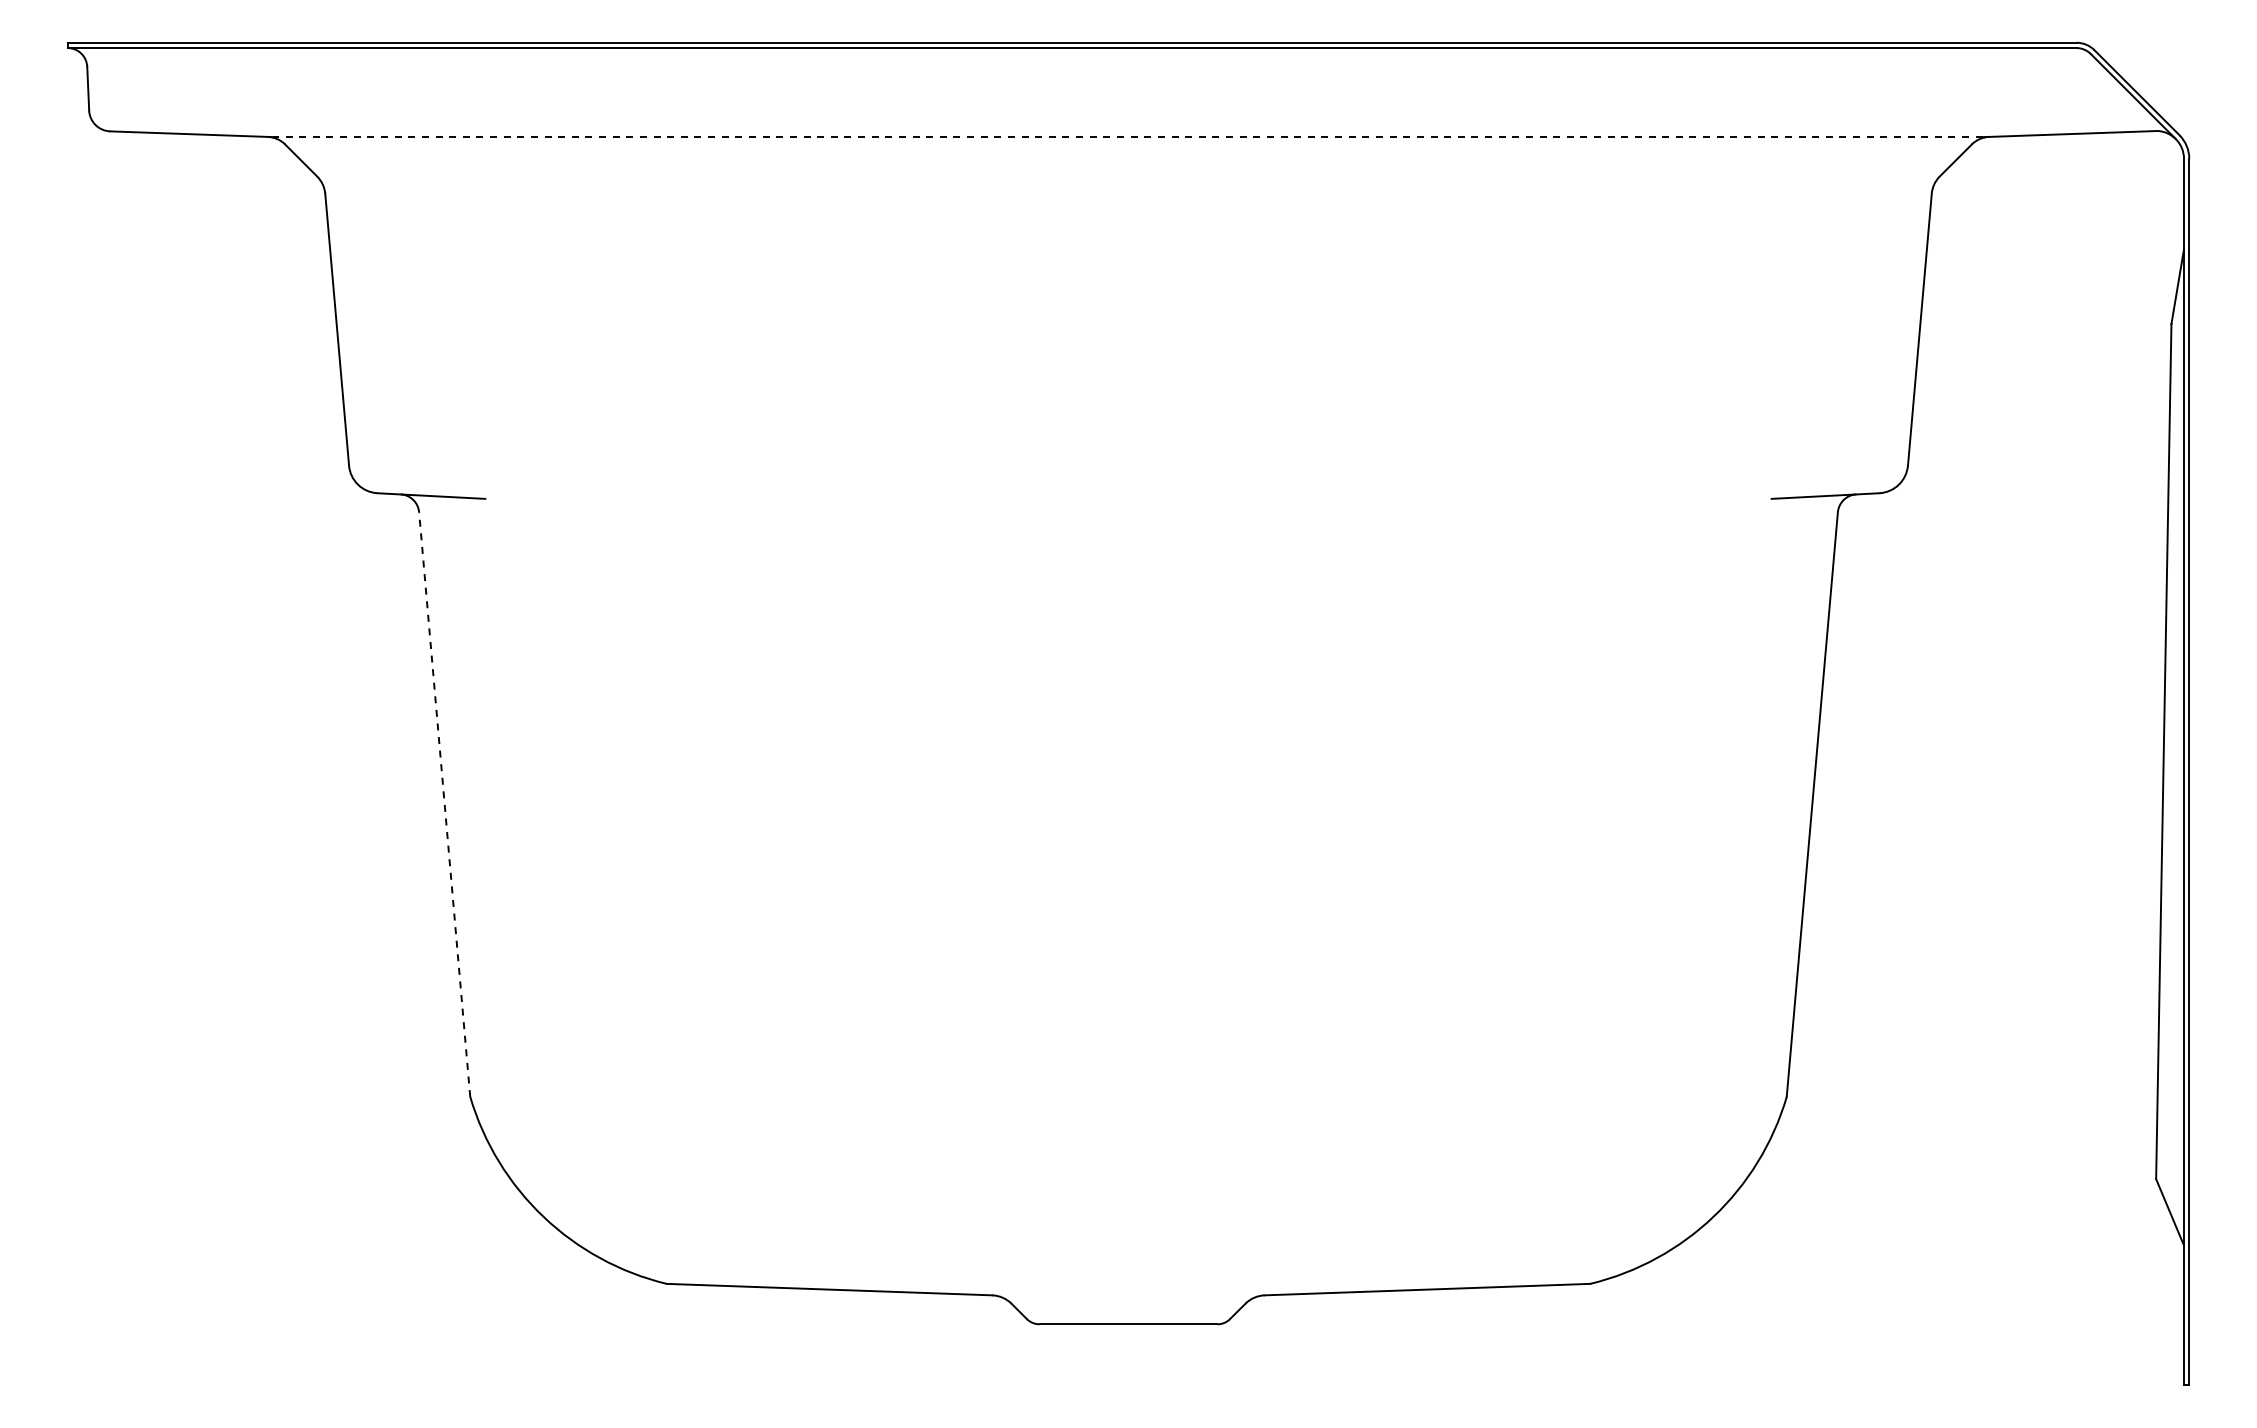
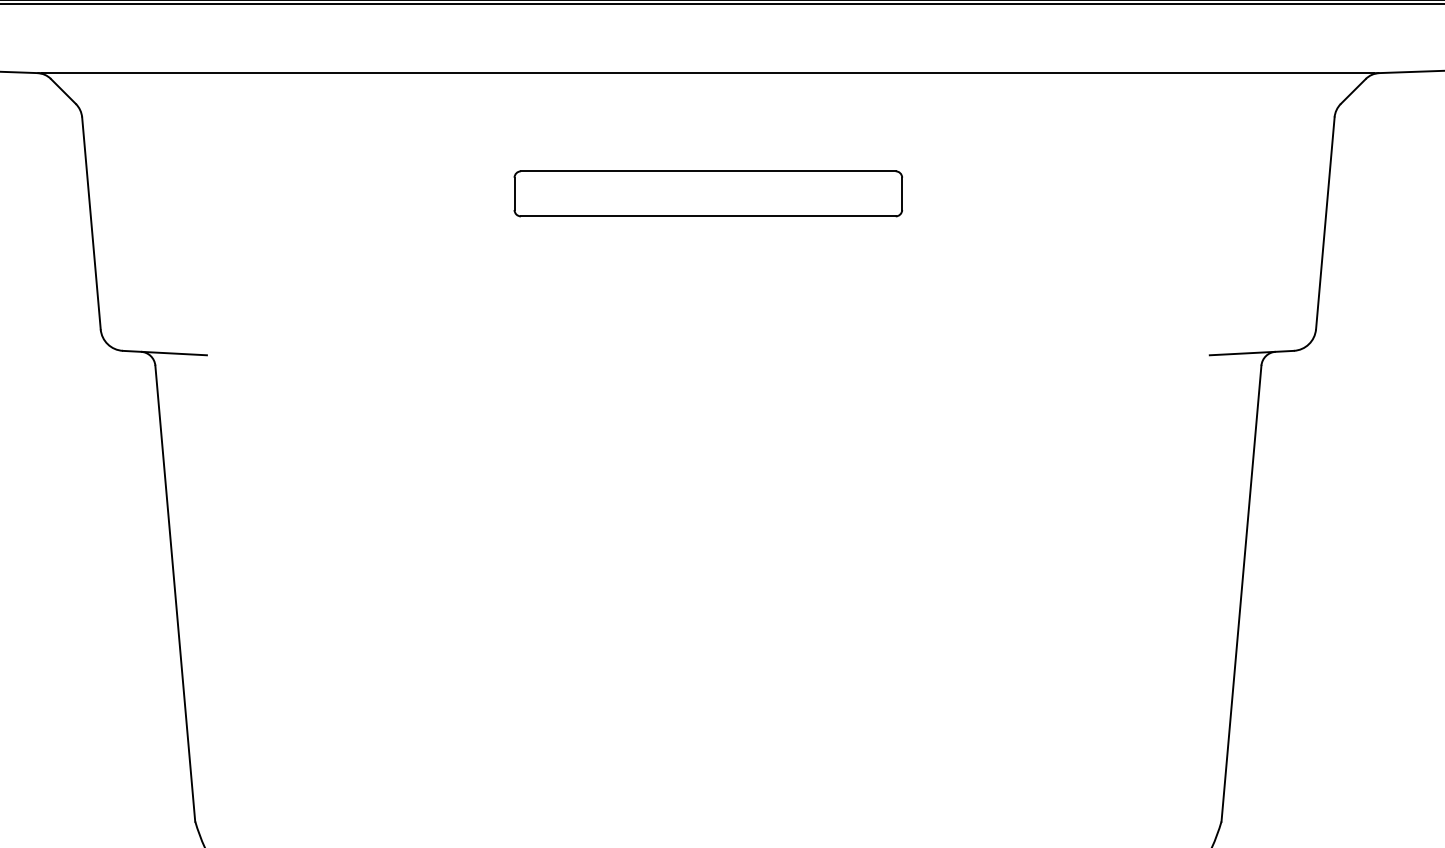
line: (1127, 137) -> (707, 73), dashed -> solid
part: (1128, 291) -> (708, 193), added
line: (444, 804) -> (175, 593), dashed -> solid

